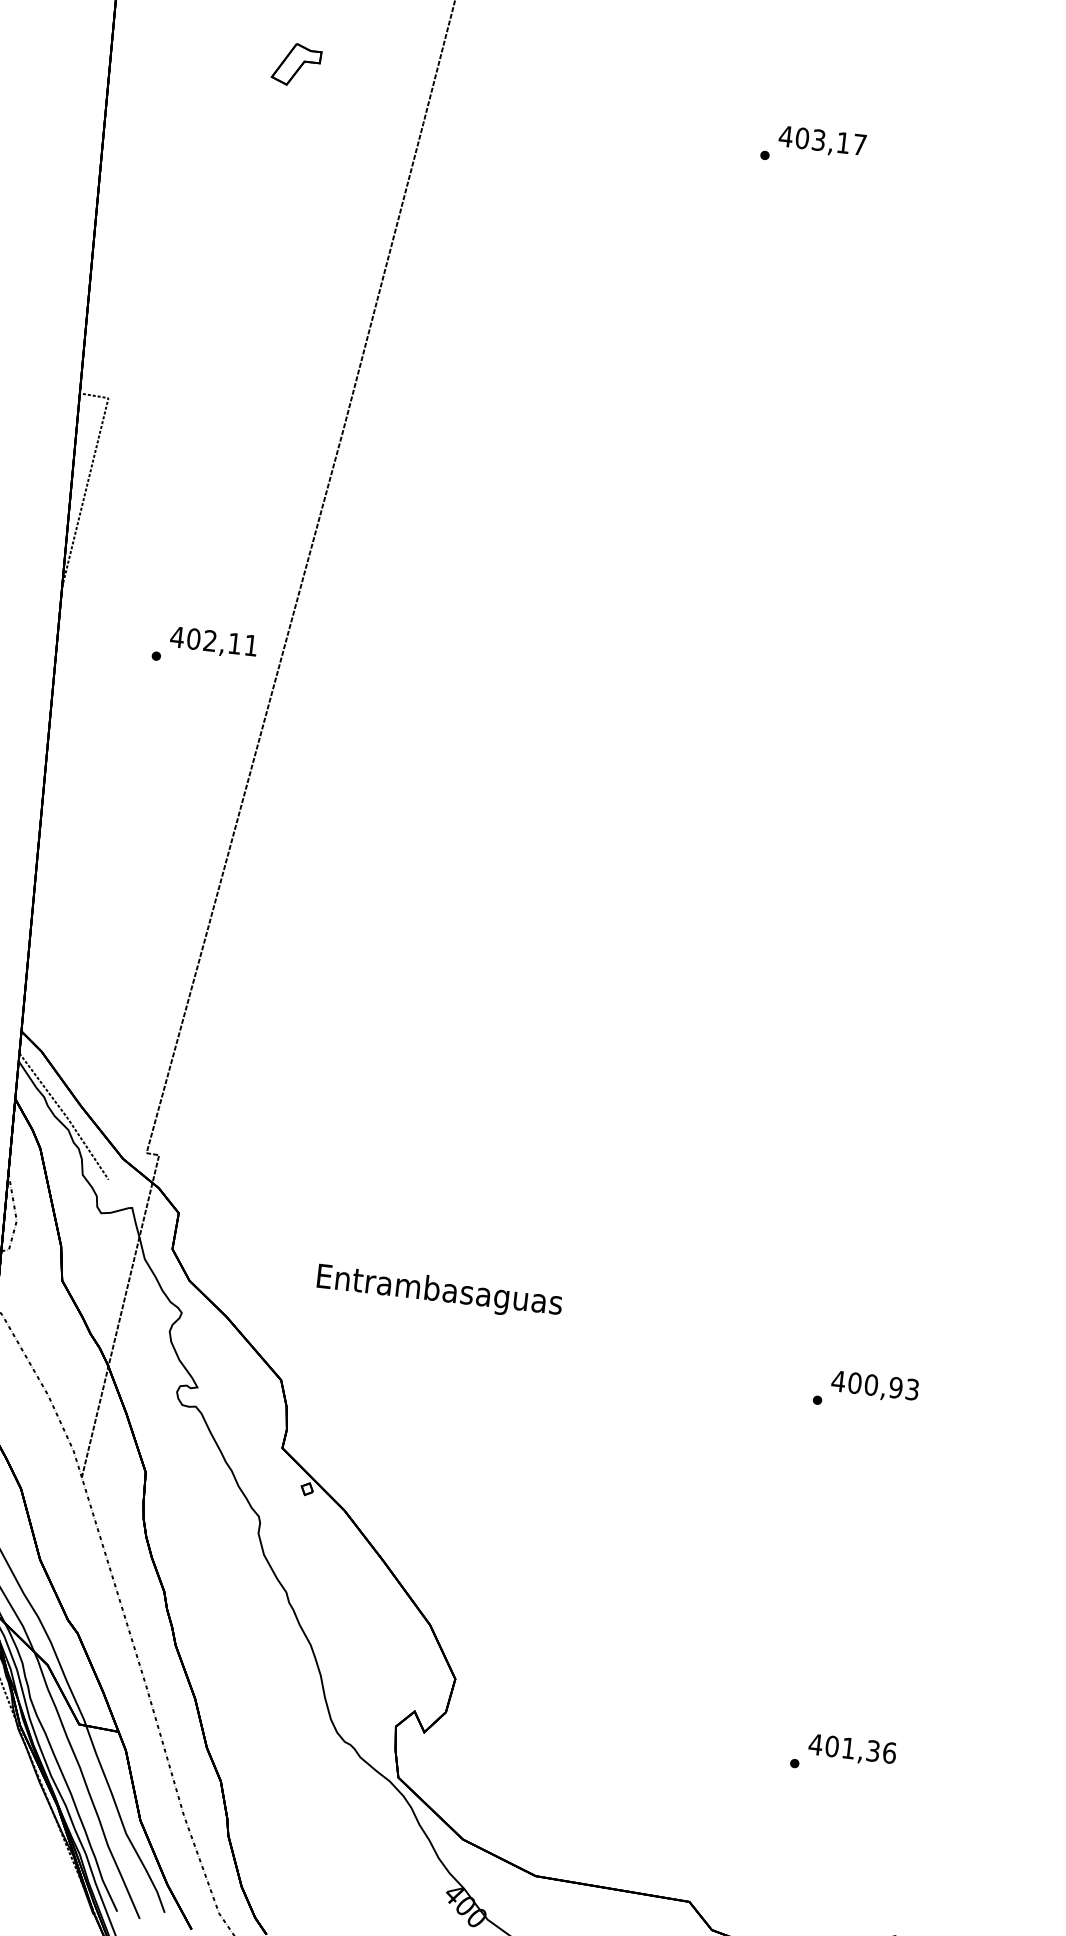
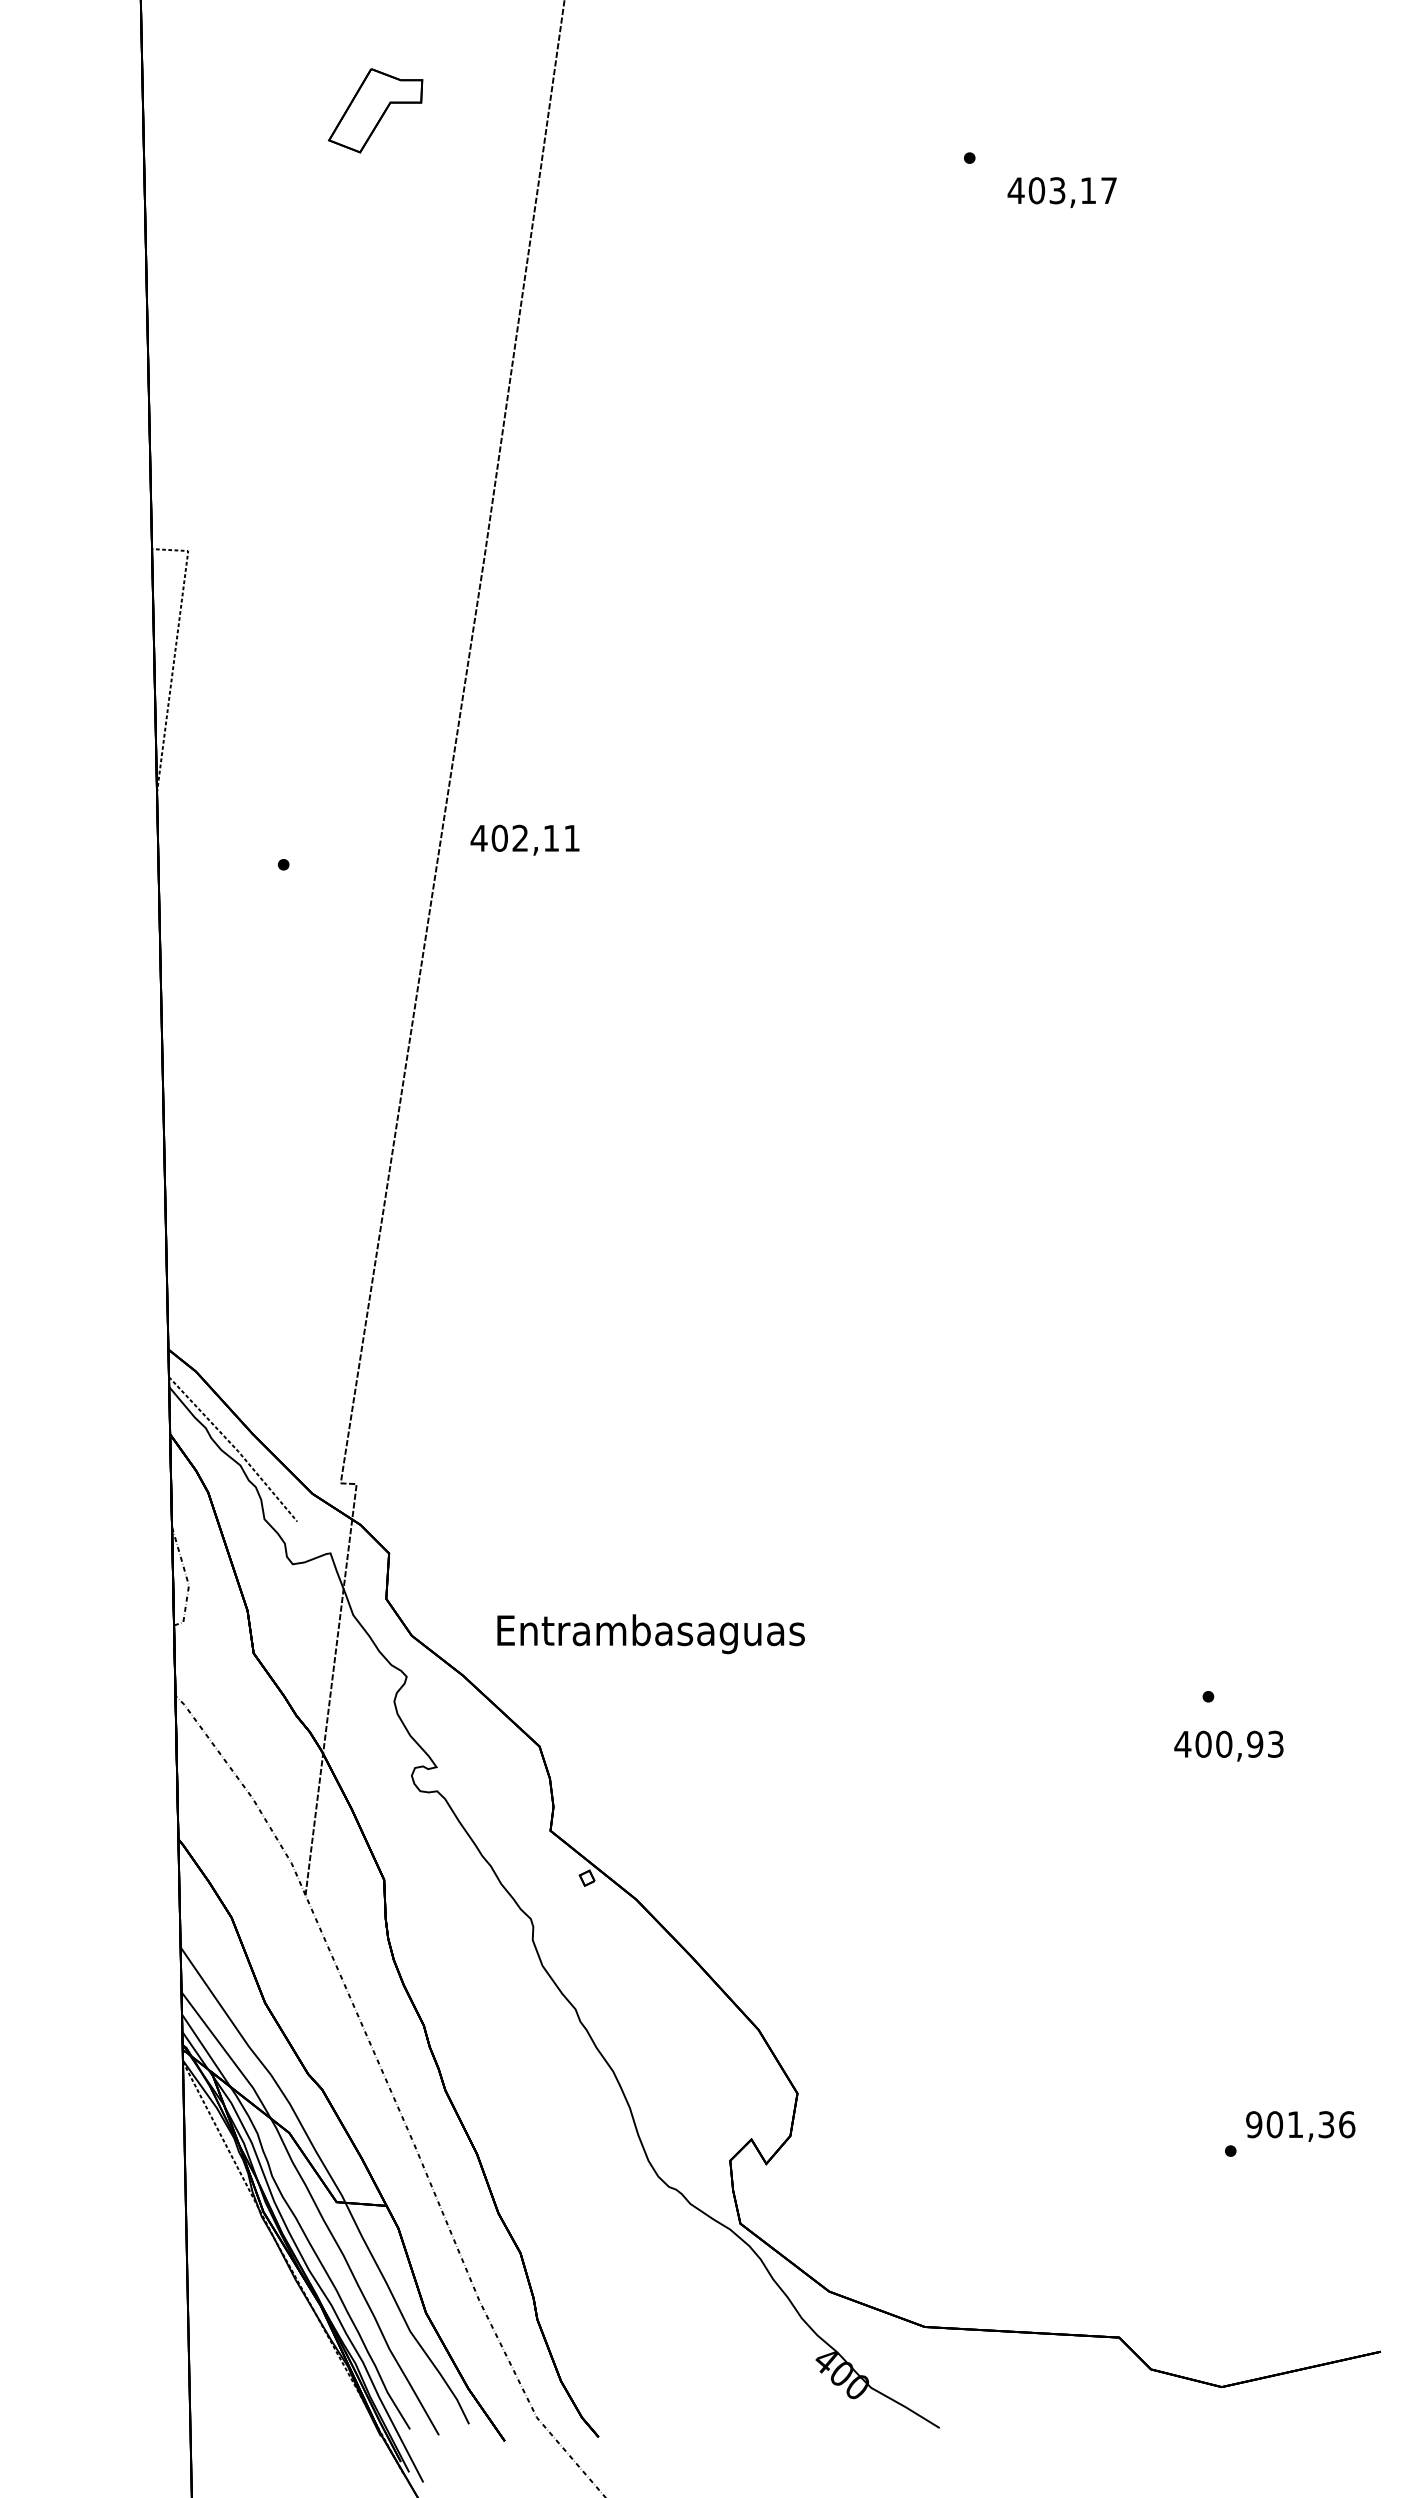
part: (296, 64) -> (375, 110), size x1.6
text: (821, 141) -> (1061, 192), moved
text: (213, 642) -> (524, 839), moved
text: (439, 1292) -> (650, 1634), moved
text: (874, 1386) -> (1228, 1745), moved
text: (815, 1744) -> (1253, 2124), 401,36 -> 901,36

